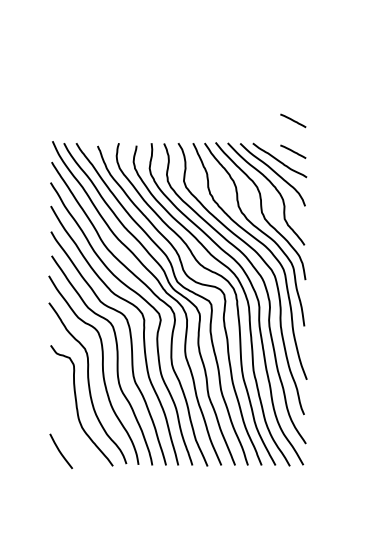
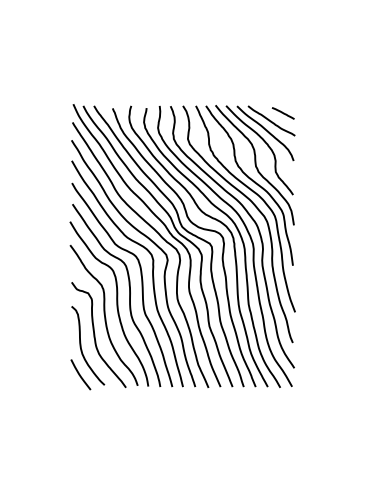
line: (292, 120) -> (282, 86), removed
curve: (61, 417) -> (81, 345), added

